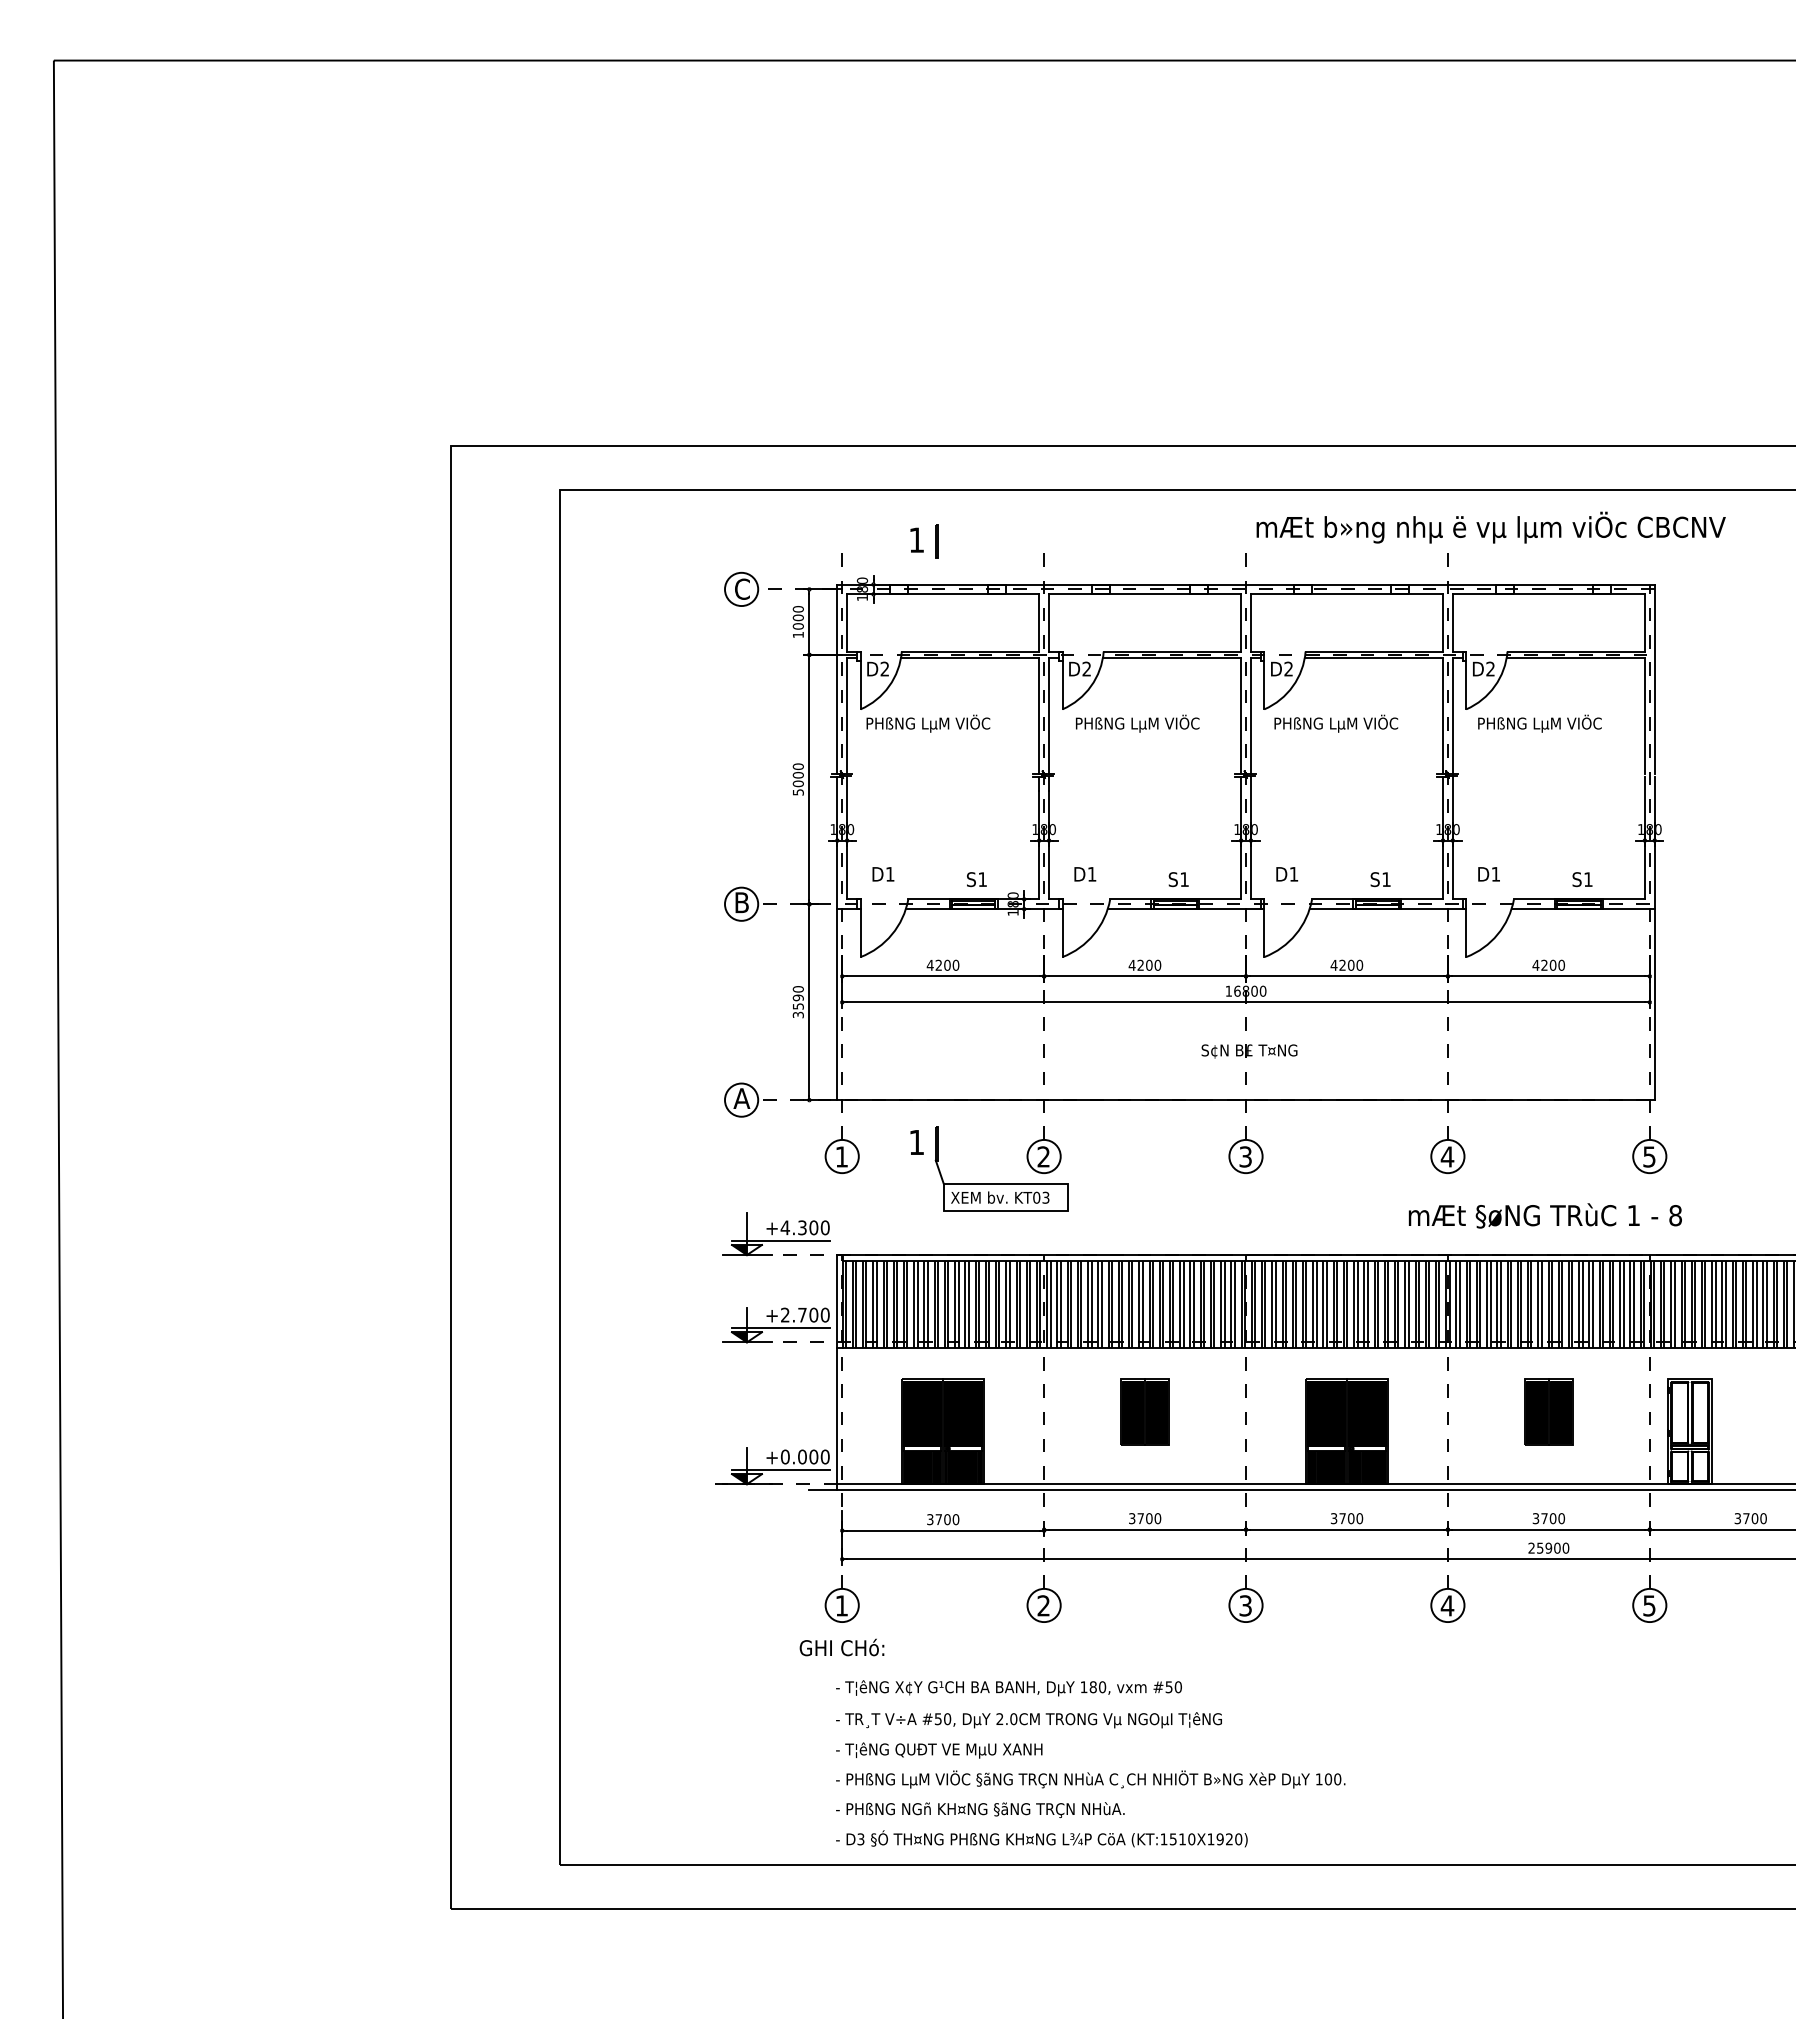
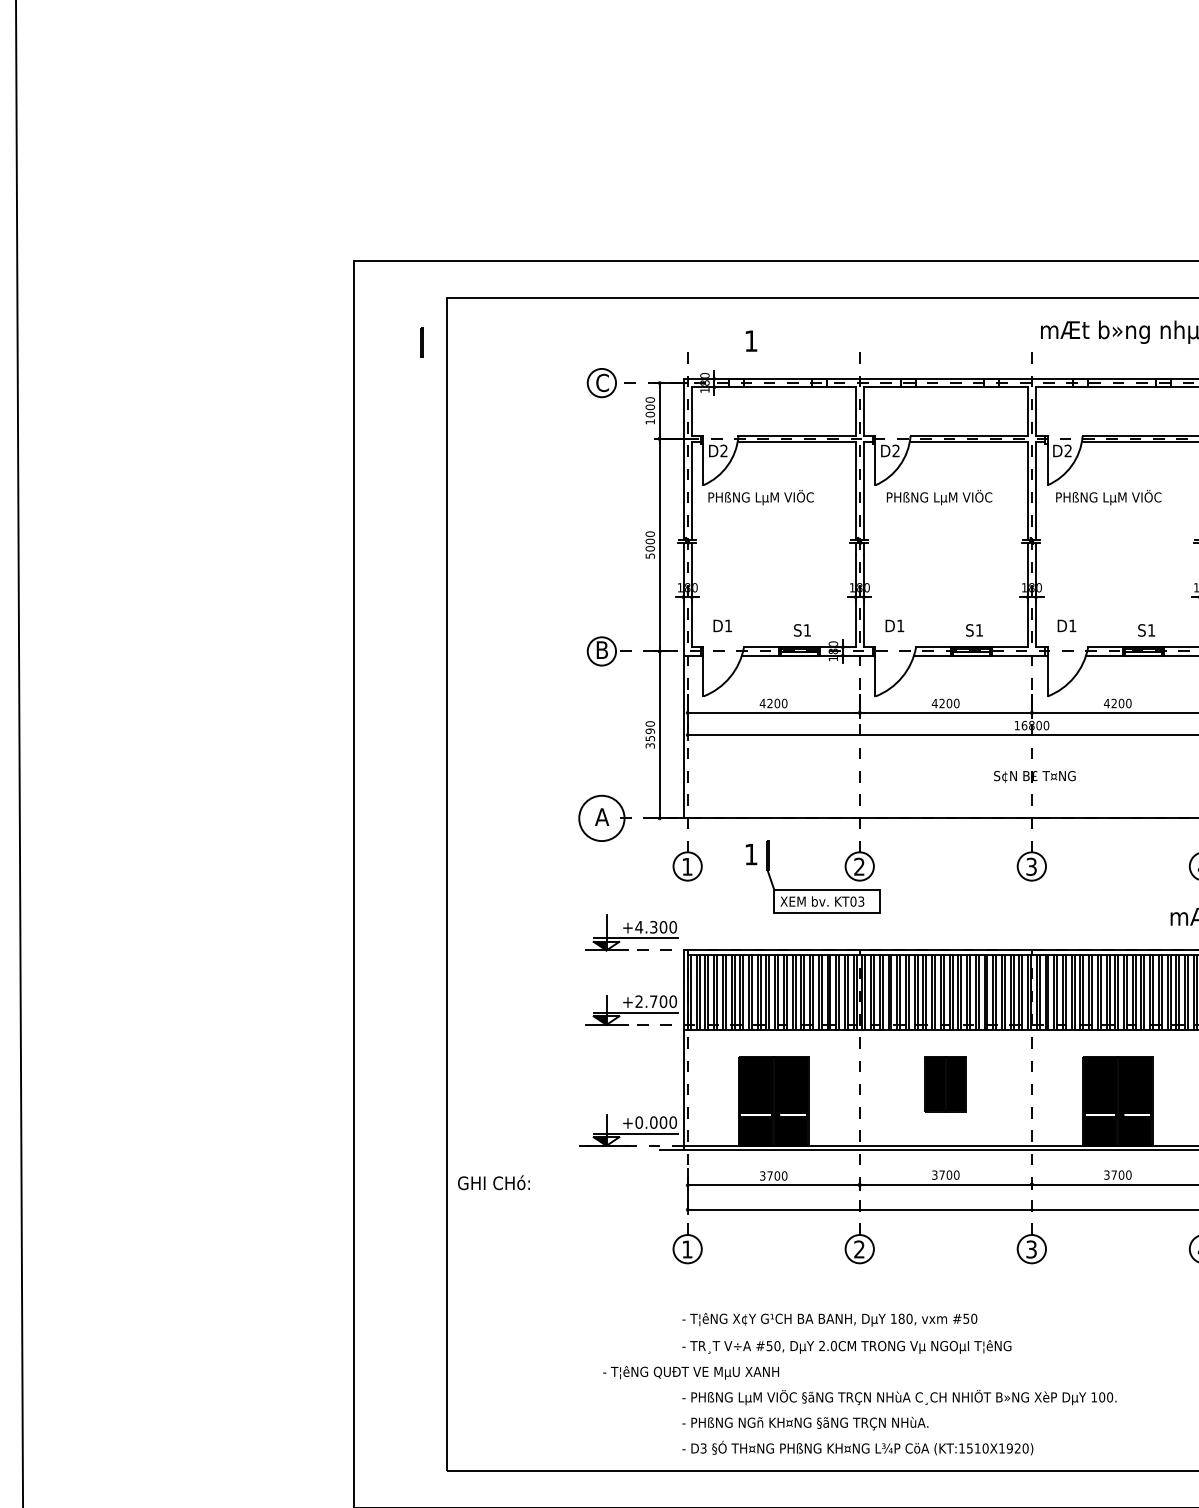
line: (936, 541) -> (421, 342), moved
circle: (741, 1099) -> (601, 817), size x1.6
text: (841, 1647) -> (493, 1182), moved
text: (939, 1750) -> (691, 1372), moved

